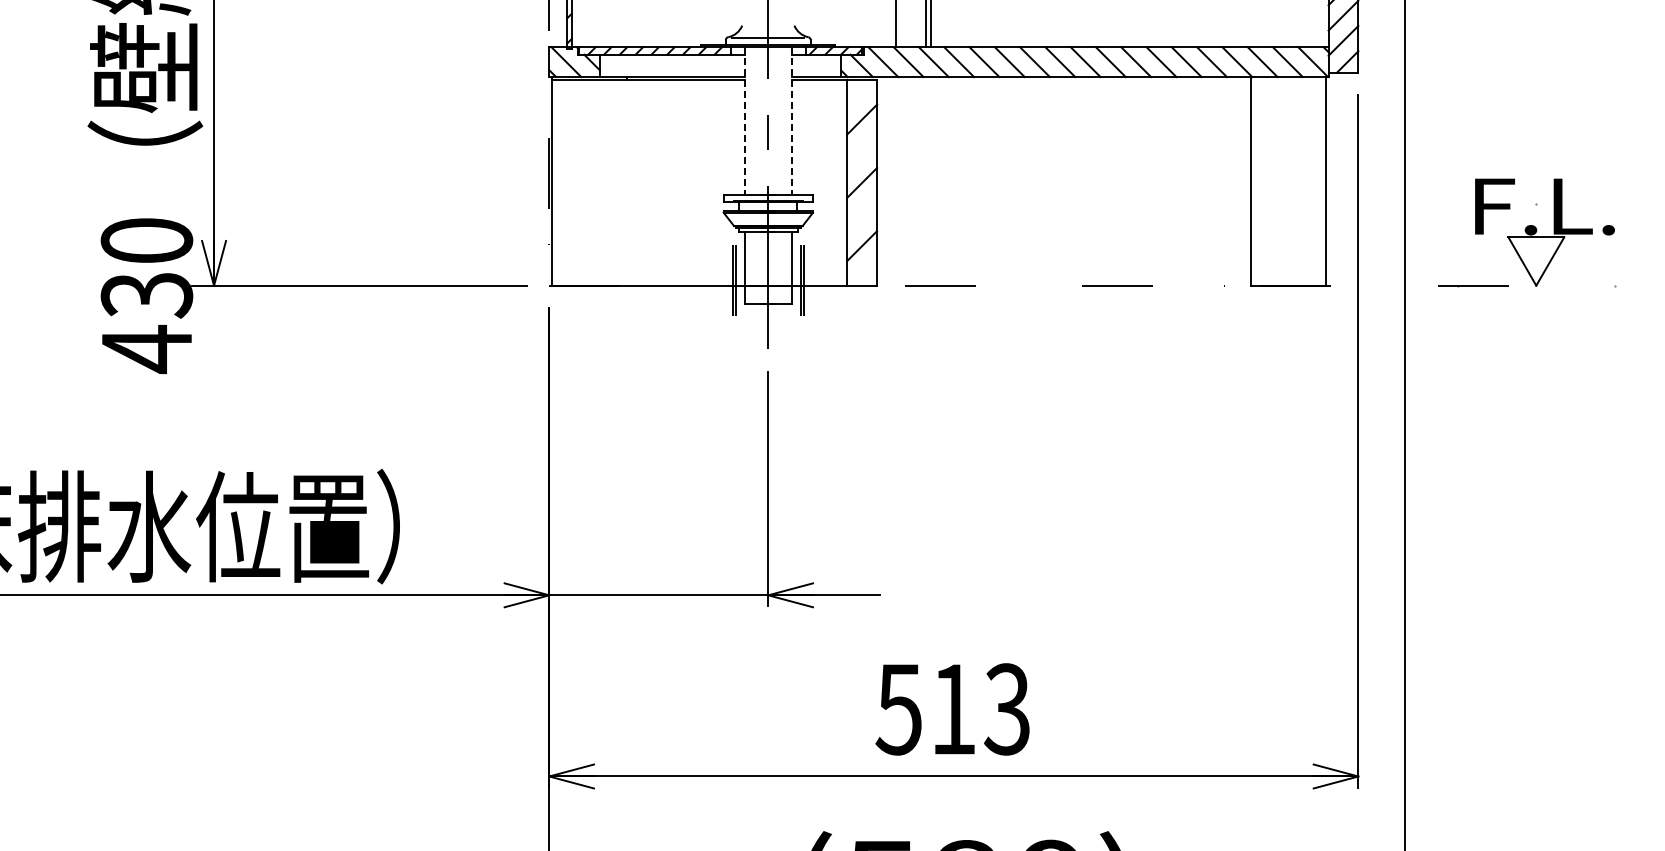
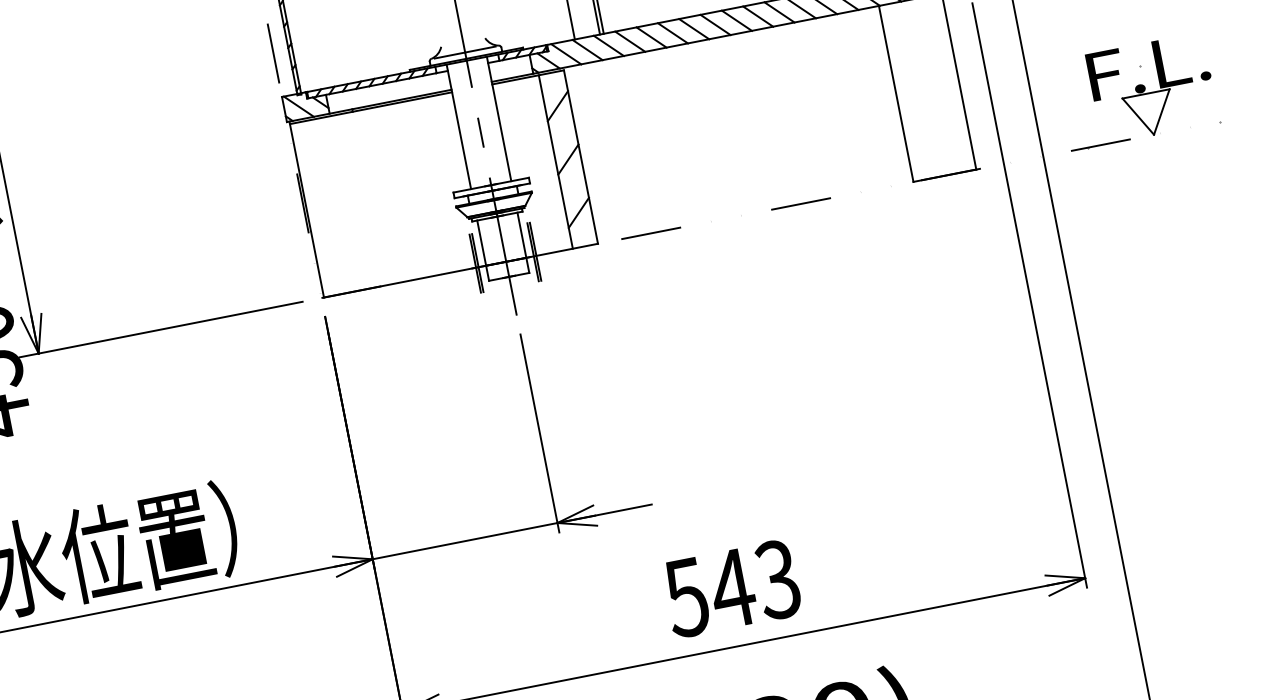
line: (744, 120) -> (458, 126), dashed -> solid
line: (792, 120) -> (499, 118), dashed -> solid
text: (952, 709) -> (731, 588), 513 -> 543

